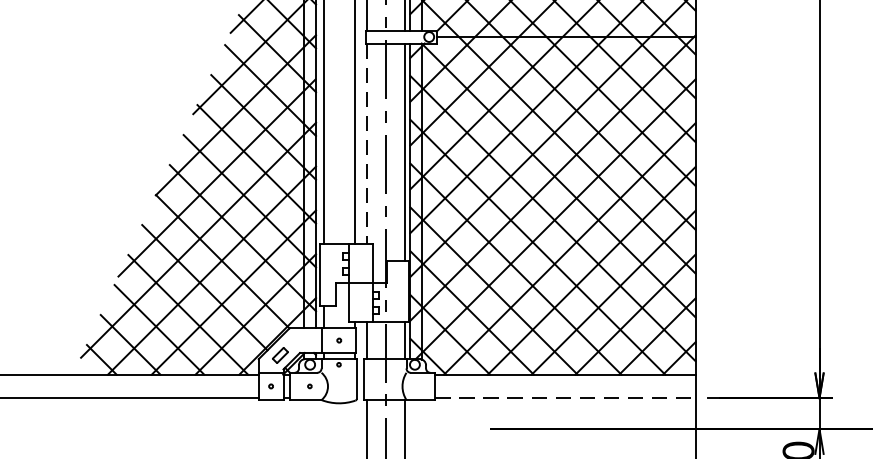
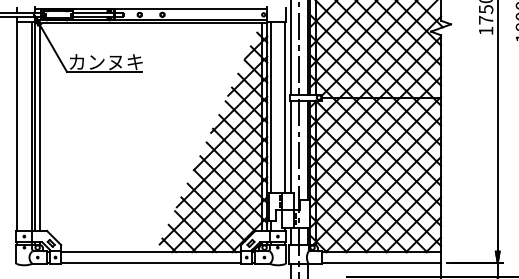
line: (366, 143) -> (290, 146), dashed -> solid
line: (565, 397) -> (381, 262), dashed -> solid

